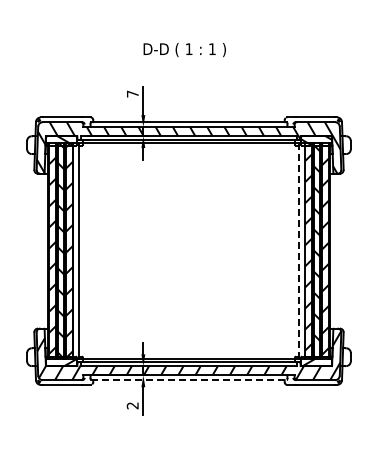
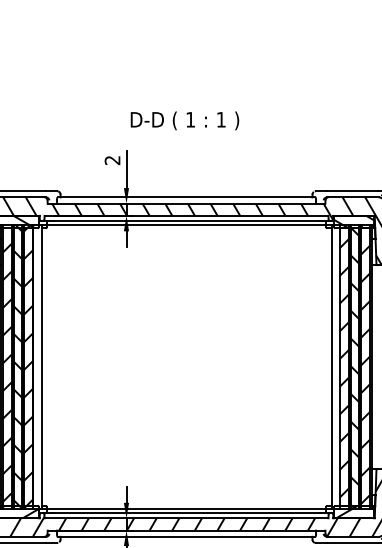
text: (184, 50) -> (184, 121), moved
text: (132, 93) -> (112, 159), 7 -> 2
line: (299, 251) -> (331, 367), dashed -> solid
line: (189, 380) -> (187, 537), dashed -> solid

